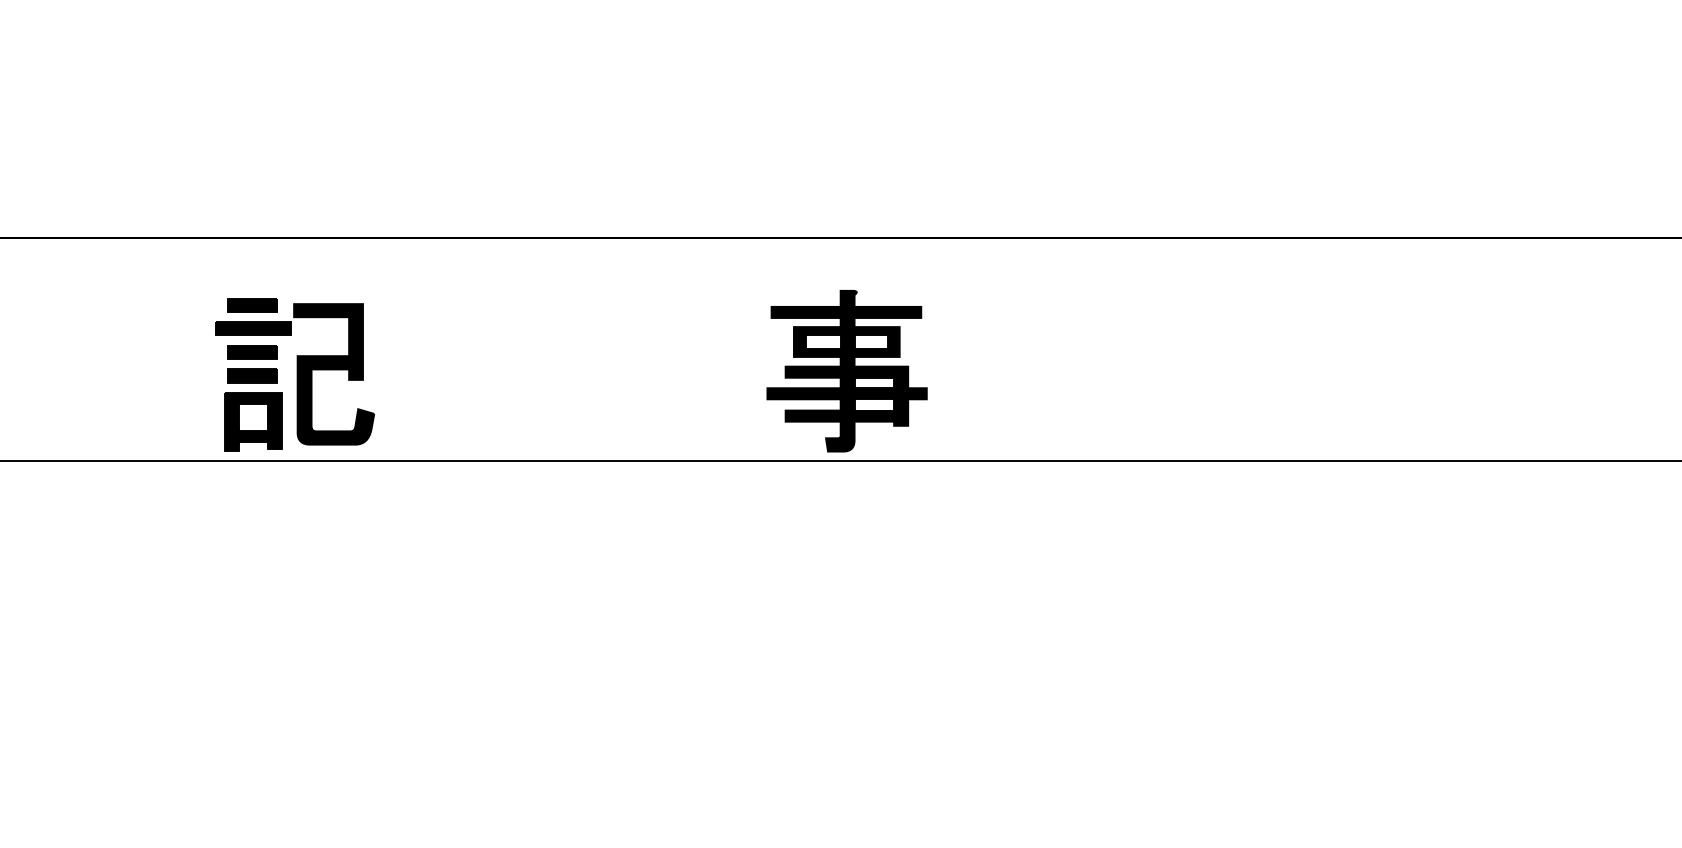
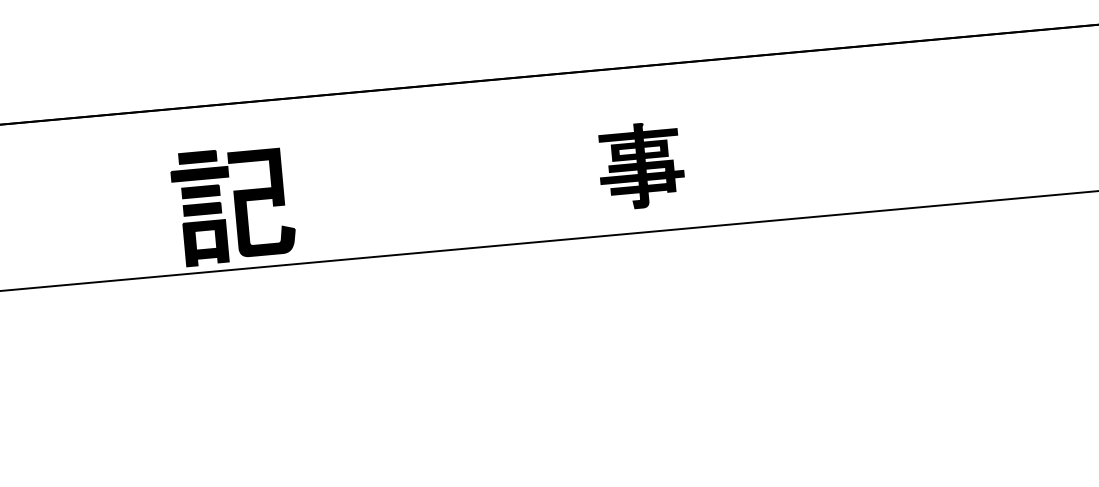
part: (846, 371) -> (640, 165), size x0.7

